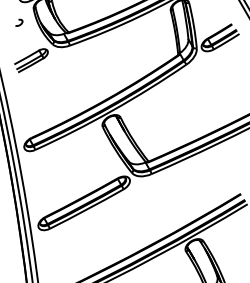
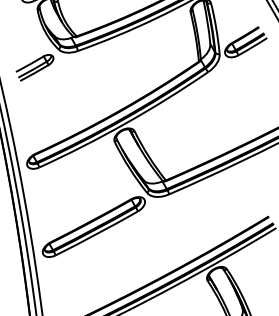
curve: (20, 23) -> (22, 26), removed

